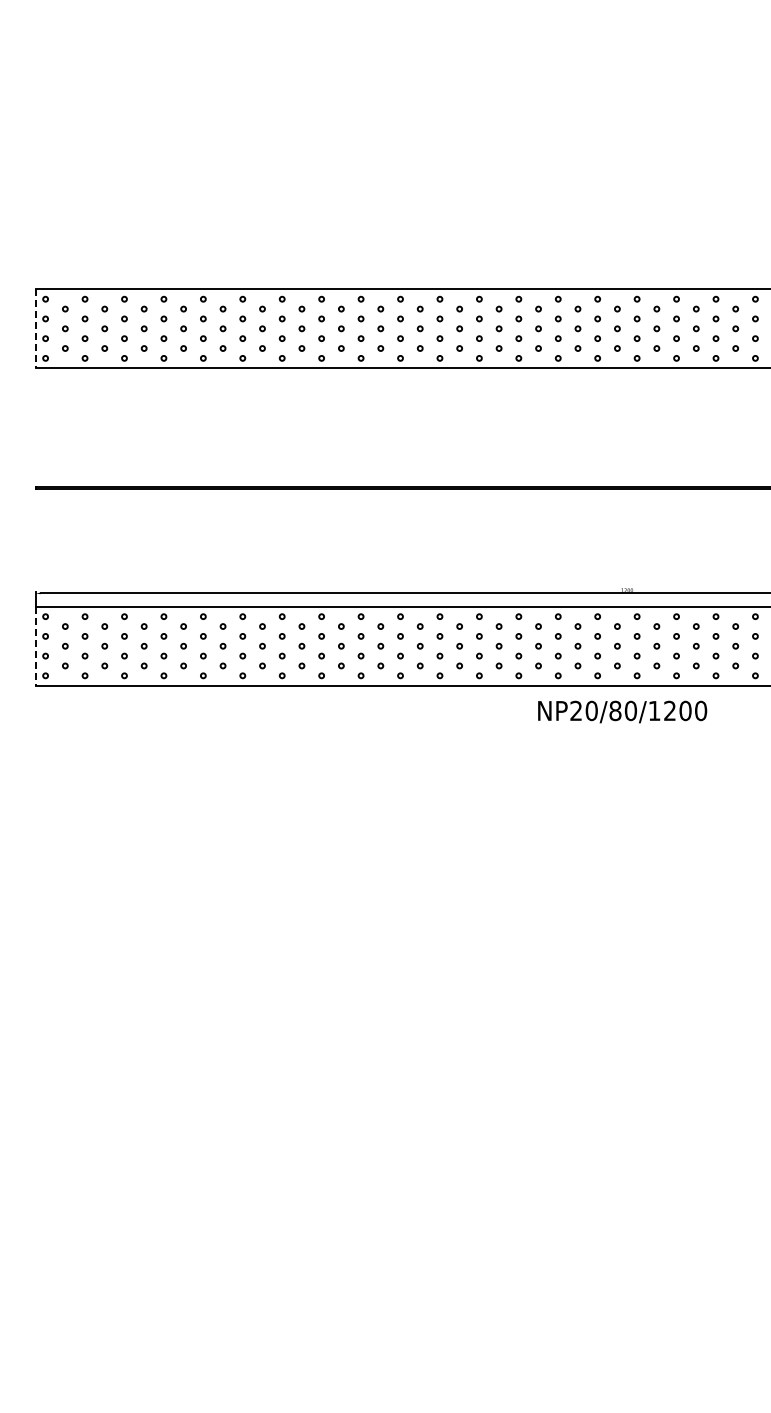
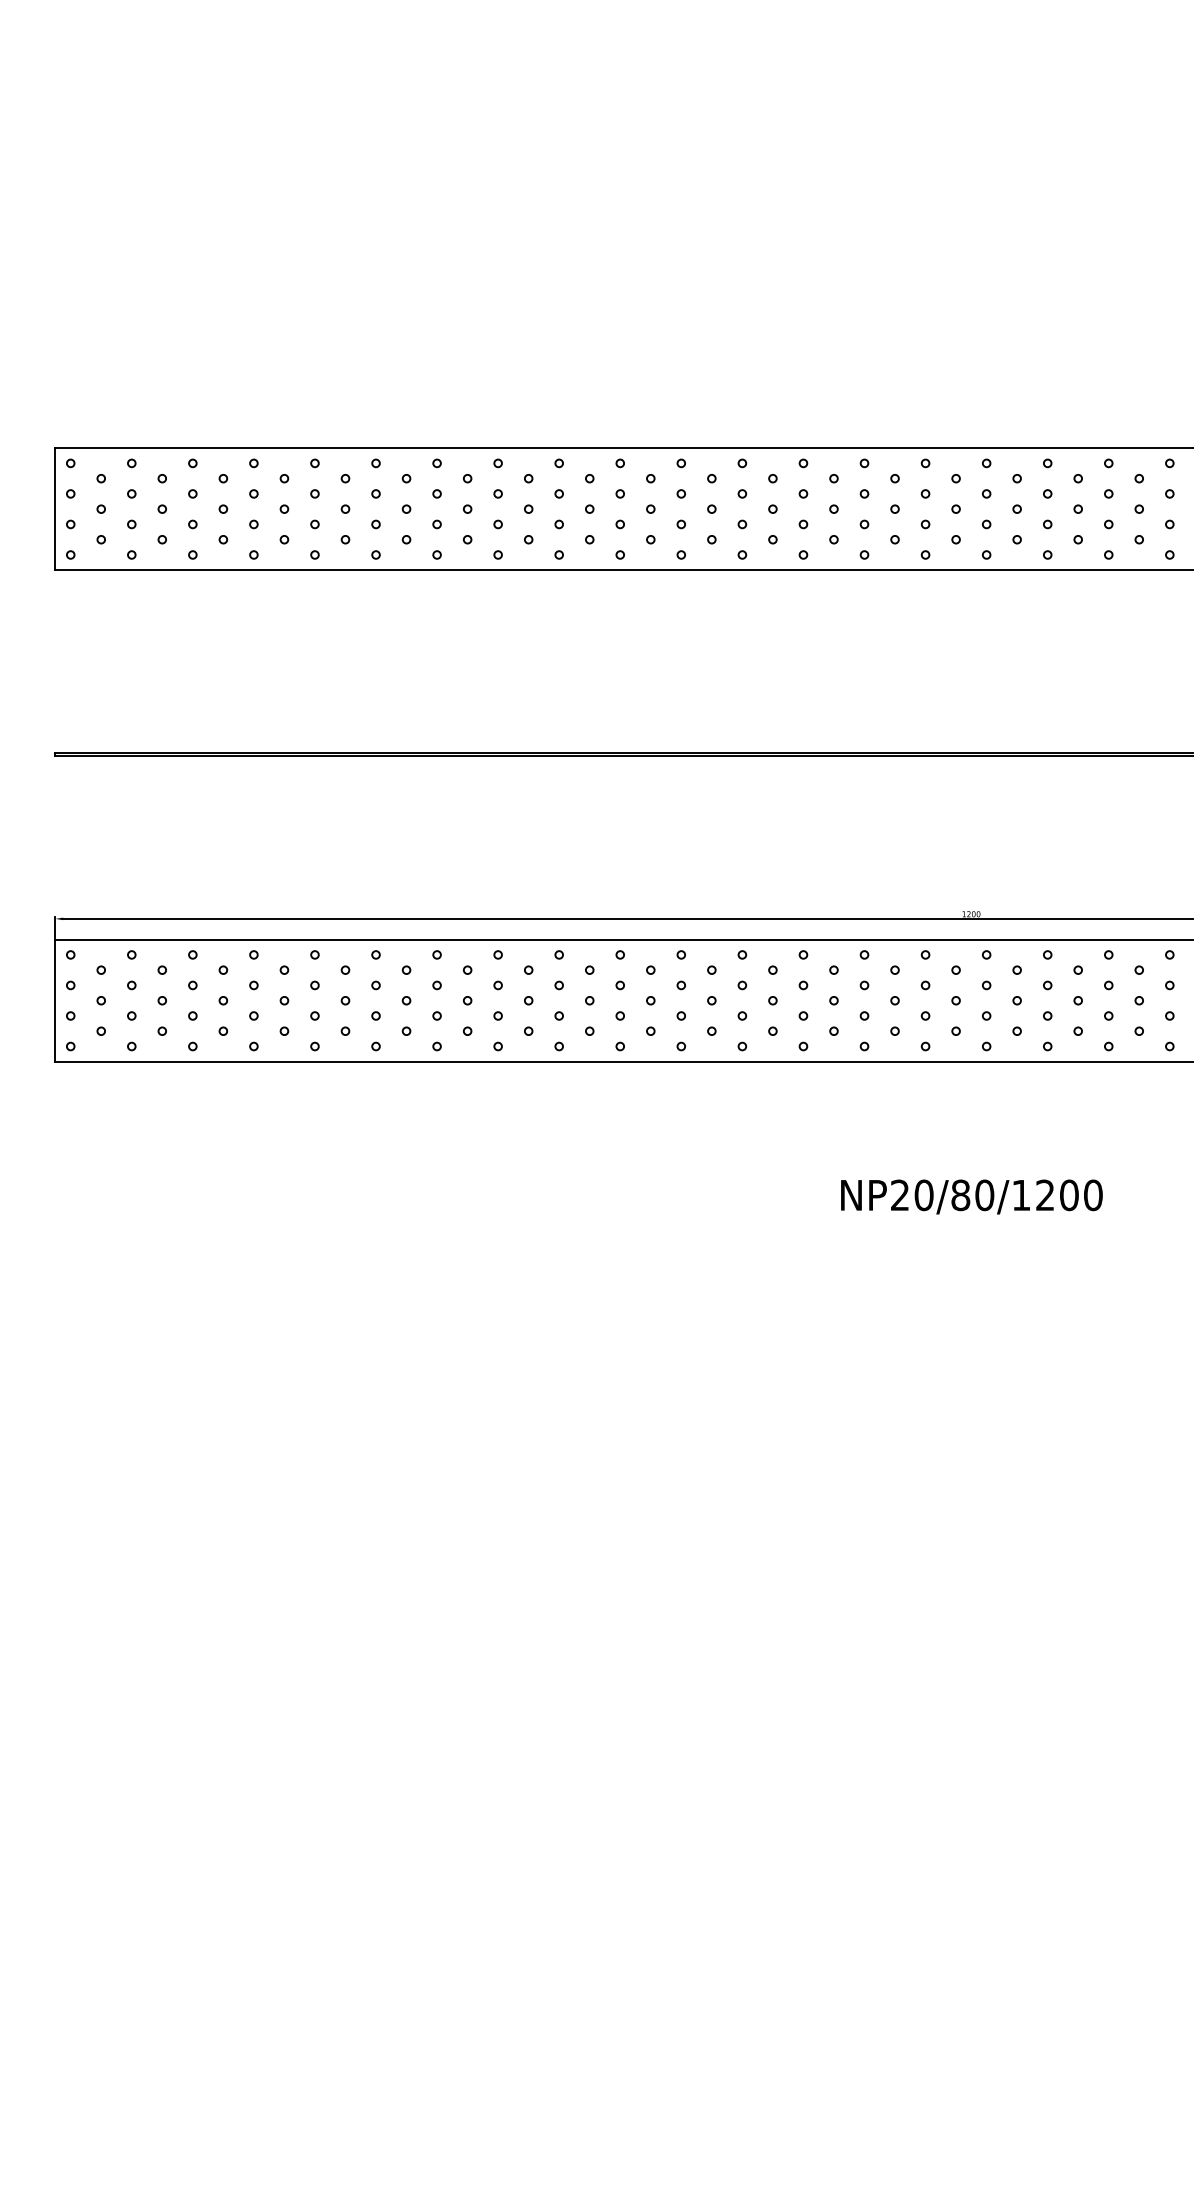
line: (35, 329) -> (55, 510), dashed -> solid
line: (35, 646) -> (55, 1001), dashed -> solid
text: (622, 711) -> (971, 1196), moved

